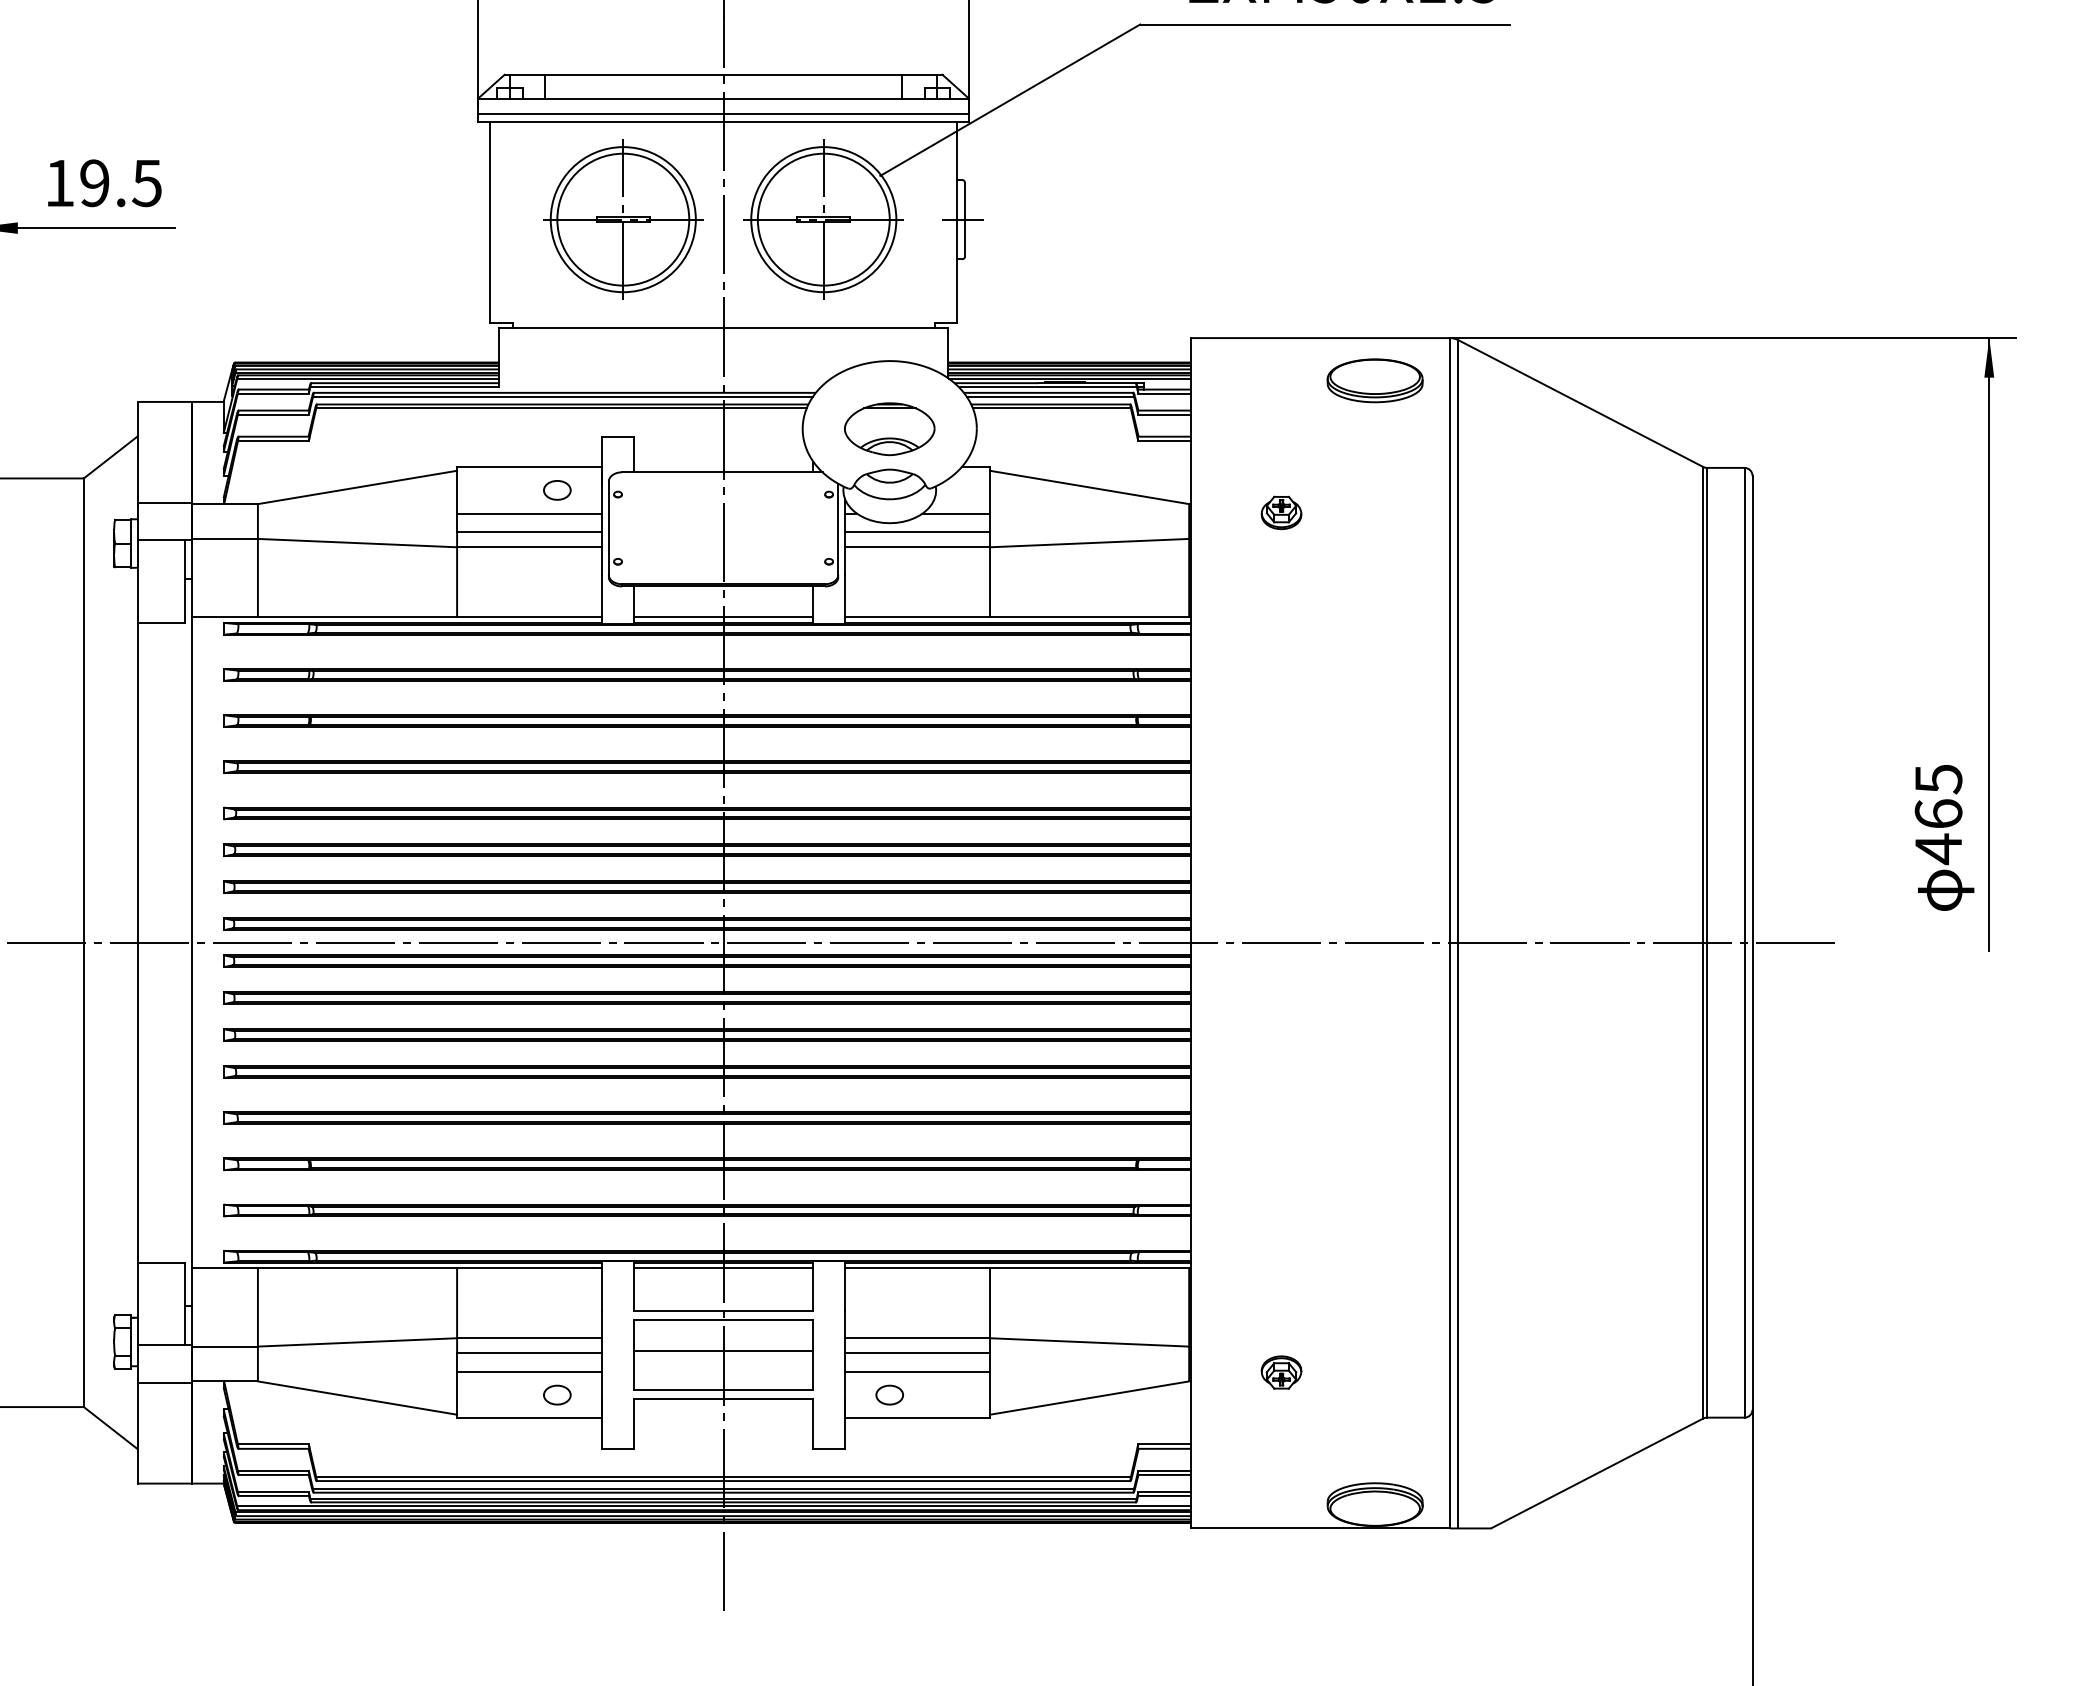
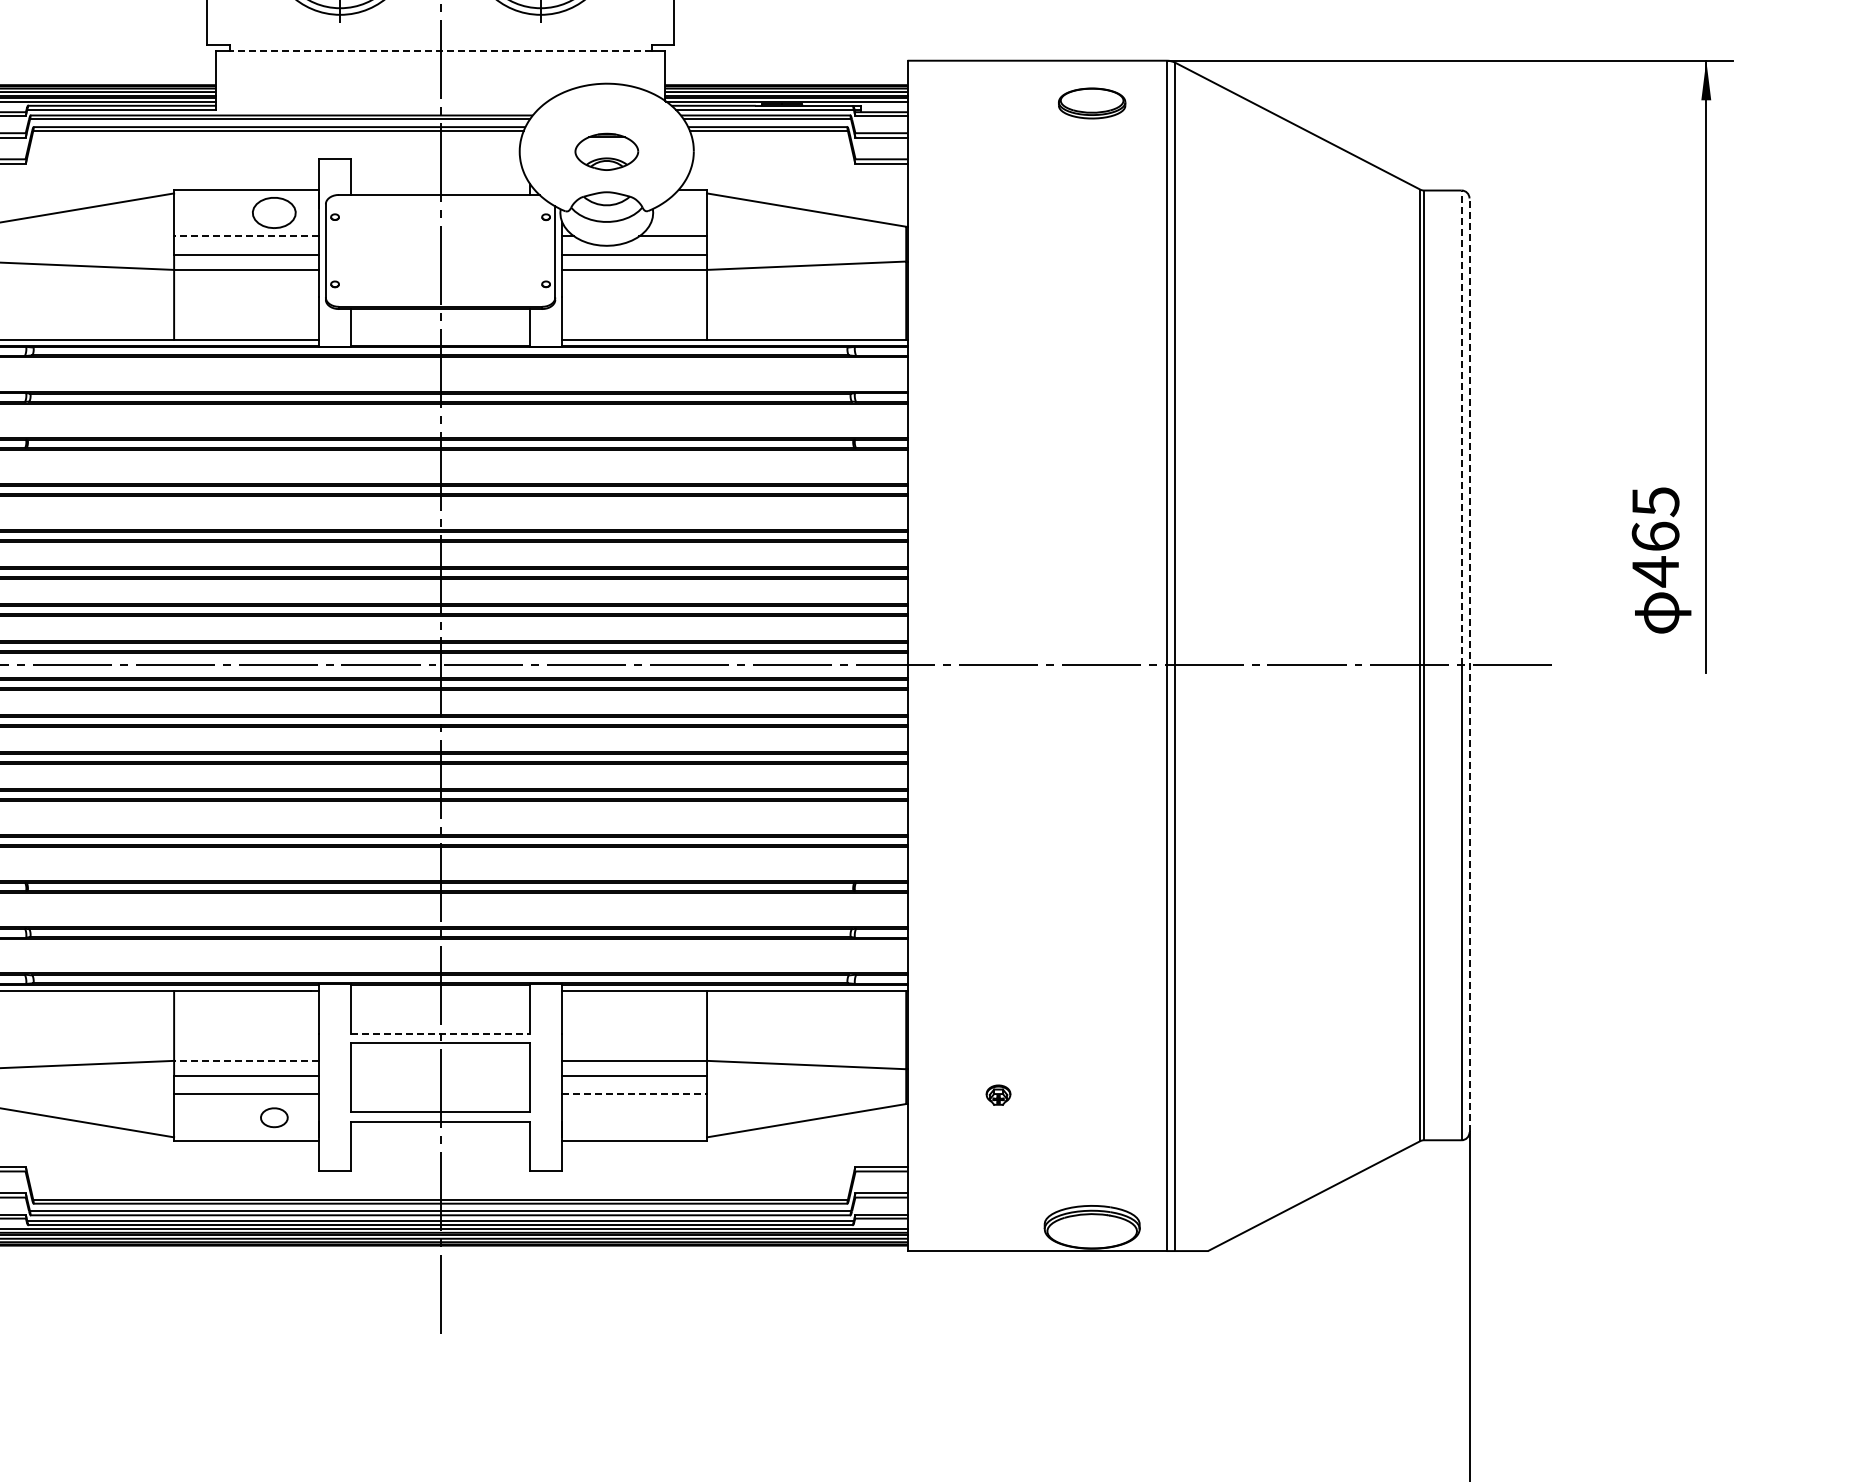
line: (723, 328) -> (440, 51), solid -> dashed
part: (1374, 380) -> (1091, 103), size x0.7
part: (889, 429) -> (606, 152), size x0.7
part: (557, 490) -> (274, 213), size x1.6
part: (1281, 512) -> (998, 235), removed
line: (529, 513) -> (246, 236), solid -> dashed
line: (723, 617) -> (440, 340), removed
line: (1744, 704) -> (1461, 427), solid -> dashed
line: (1752, 942) -> (1469, 665), solid -> dashed
line: (723, 1268) -> (440, 991), removed
line: (723, 1310) -> (440, 1033), solid -> dashed
line: (529, 1338) -> (246, 1061), solid -> dashed
line: (723, 1350) -> (440, 1073), removed
line: (917, 1371) -> (634, 1094), solid -> dashed
part: (1281, 1372) -> (998, 1095), size x0.6
part: (889, 1394) -> (606, 1117), removed

